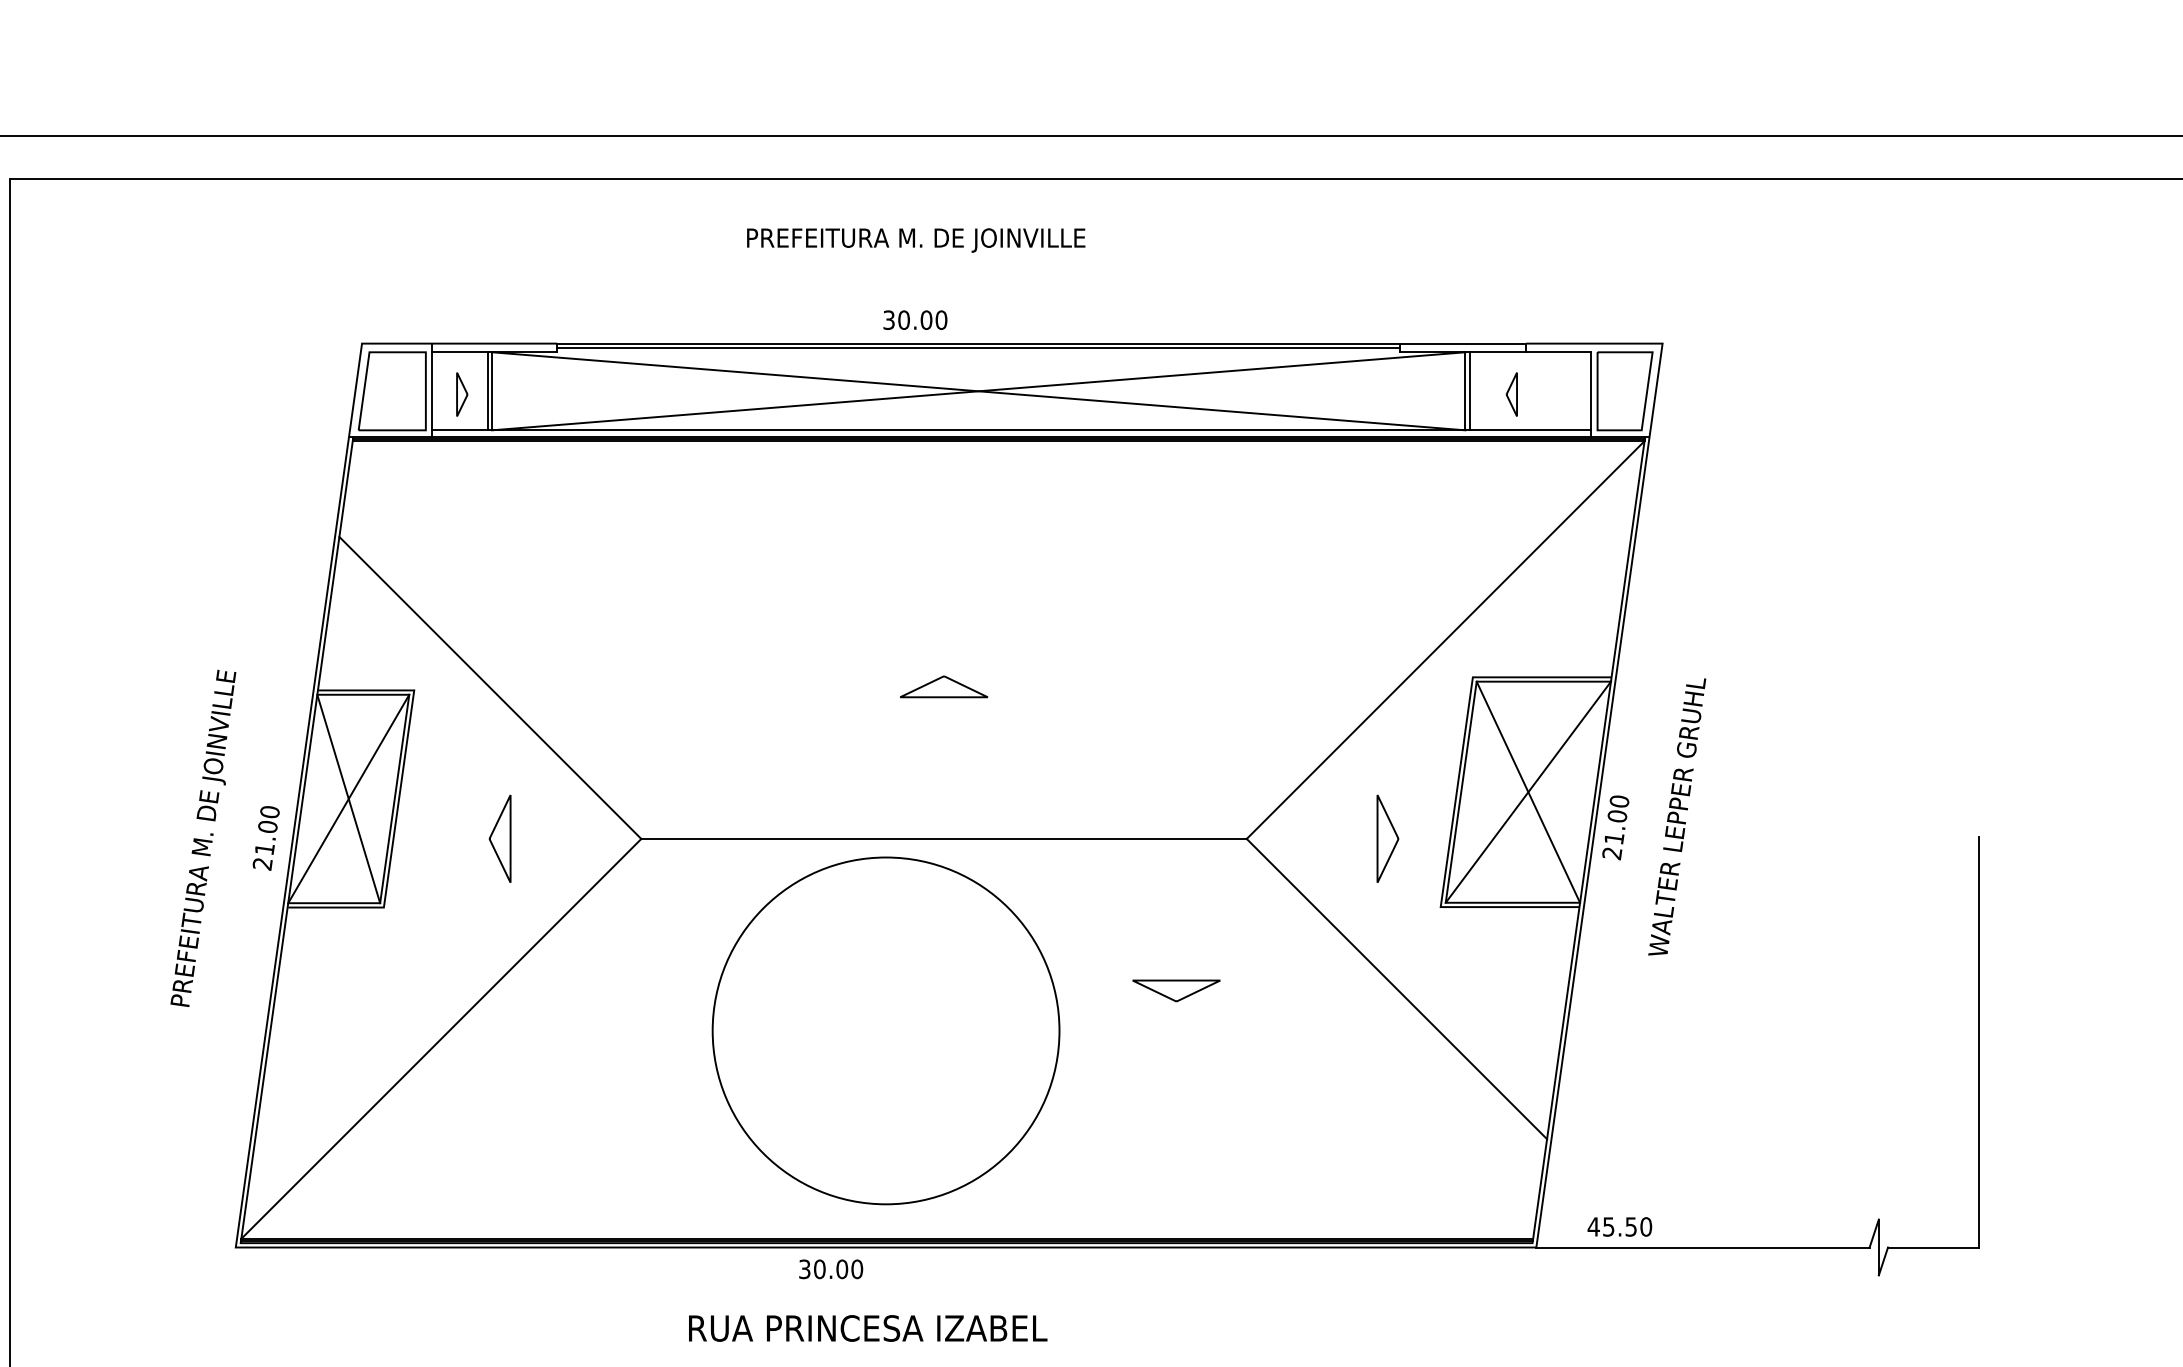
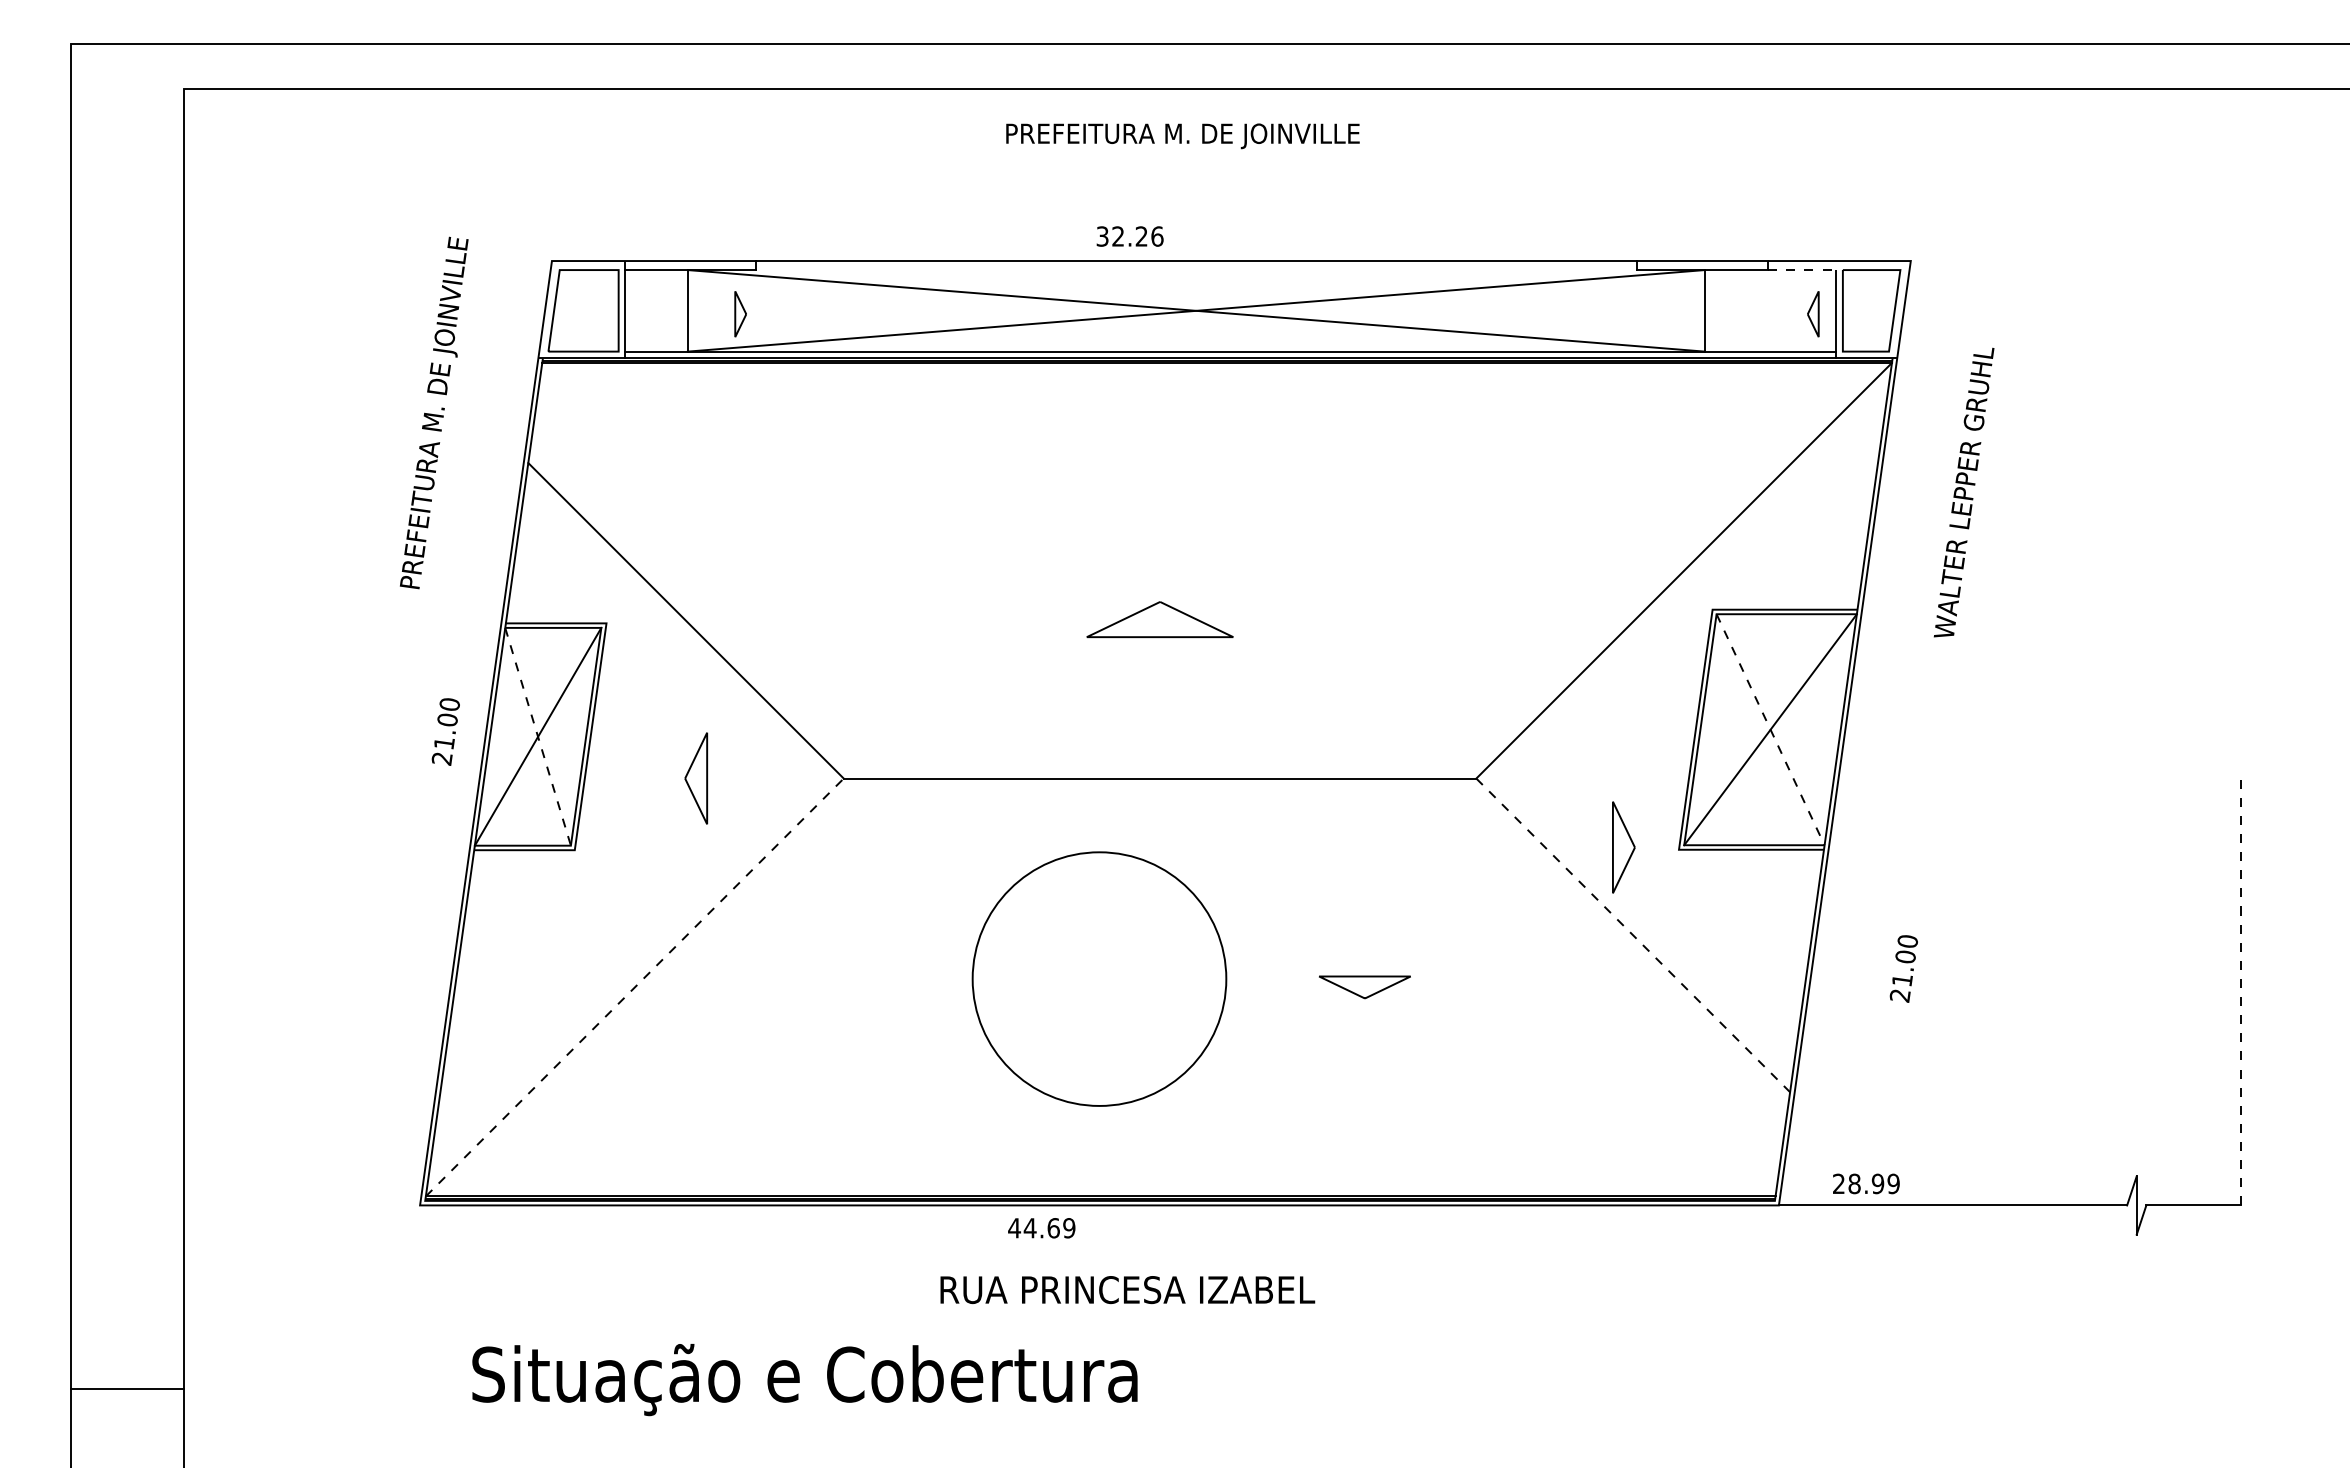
text: (915, 240) -> (1182, 136), moved
text: (922, 320) -> (1137, 236), 30.00 -> 32.26
line: (977, 347) -> (1195, 265), removed
line: (1558, 352) -> (1802, 270), solid -> dashed
line: (487, 390) -> (683, 310), removed
line: (1469, 390) -> (1709, 310), removed
part: (462, 394) -> (740, 314), moved
part: (1512, 394) -> (1813, 314), moved
part: (943, 686) -> (1159, 619), size x1.6
line: (1528, 792) -> (1770, 730), solid -> dashed
line: (349, 798) -> (538, 736), solid -> dashed
text: (1676, 816) -> (1963, 492), moved
text: (1615, 827) -> (1903, 968), moved
text: (203, 837) -> (434, 412), moved
text: (265, 837) -> (445, 731), moved
part: (1387, 838) -> (1623, 847), moved
line: (1397, 989) -> (1633, 935), solid -> dashed
part: (1176, 991) -> (1364, 987), moved
circle: (886, 1030) -> (1099, 978), size x0.7
line: (441, 1038) -> (635, 987), solid -> dashed
line: (1979, 1041) -> (2241, 990), solid -> dashed
text: (1619, 1226) -> (1865, 1183), 45.50 -> 28.99
text: (830, 1269) -> (1041, 1228), 30.00 -> 44.69
text: (867, 1328) -> (1127, 1290), moved

